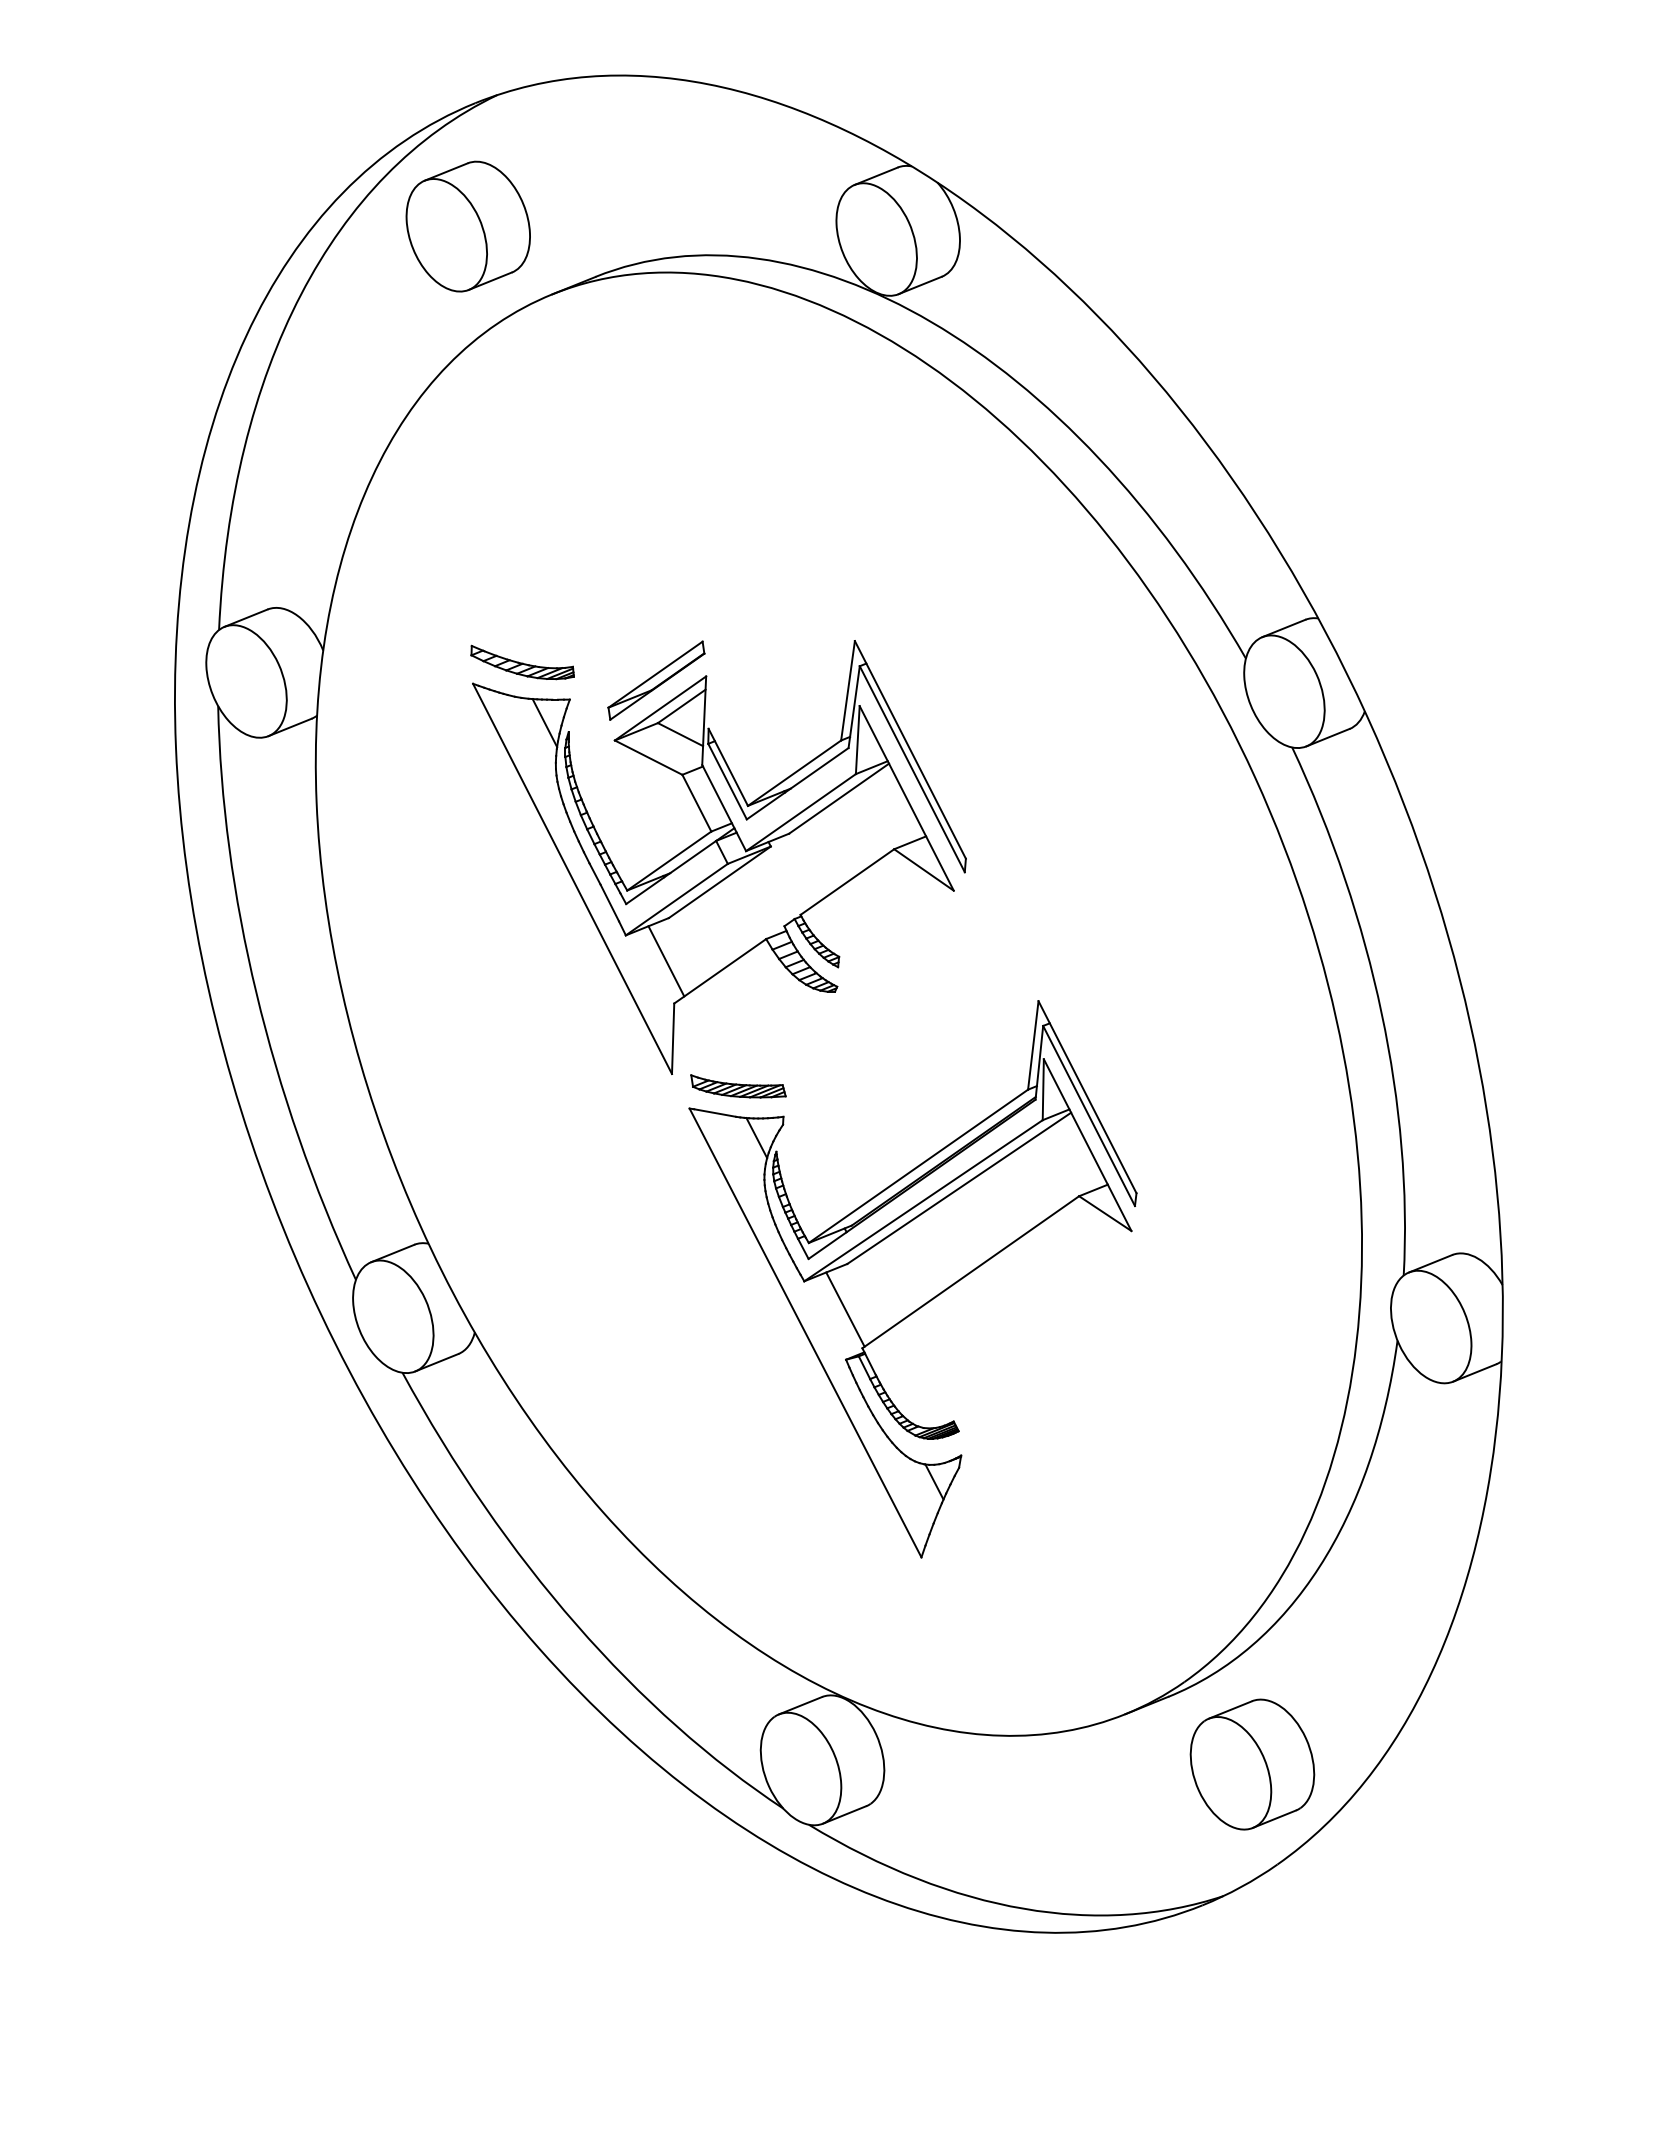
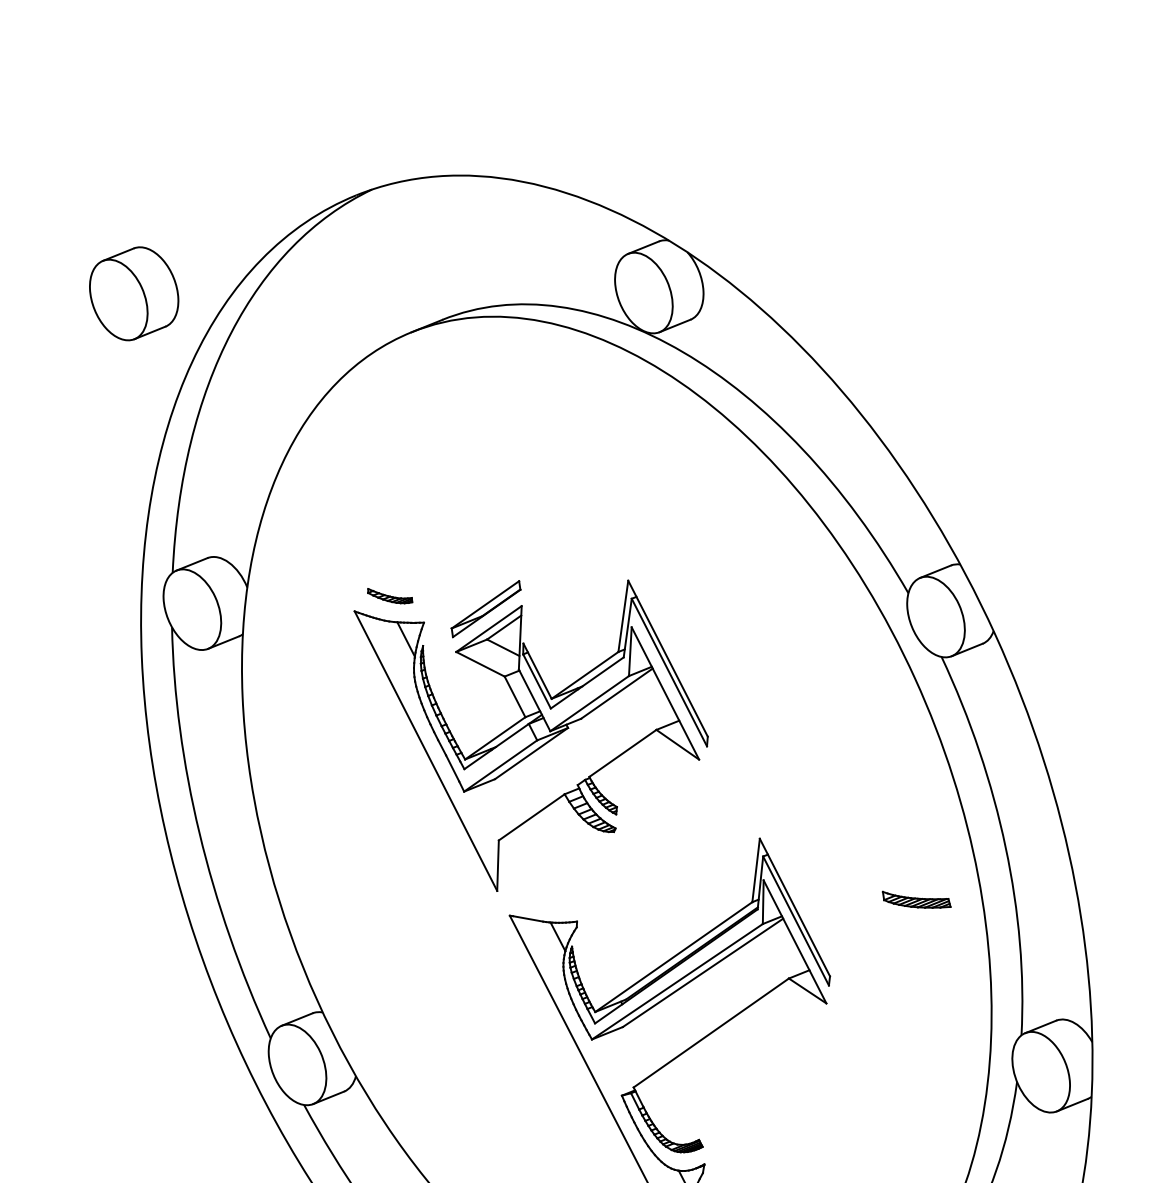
part: (467, 226) -> (133, 293), moved
part: (522, 662) -> (390, 596), size x0.6
line: (666, 961) -> (493, 810), removed
part: (738, 1086) -> (916, 899), moved
line: (845, 1309) -> (621, 1059), removed

